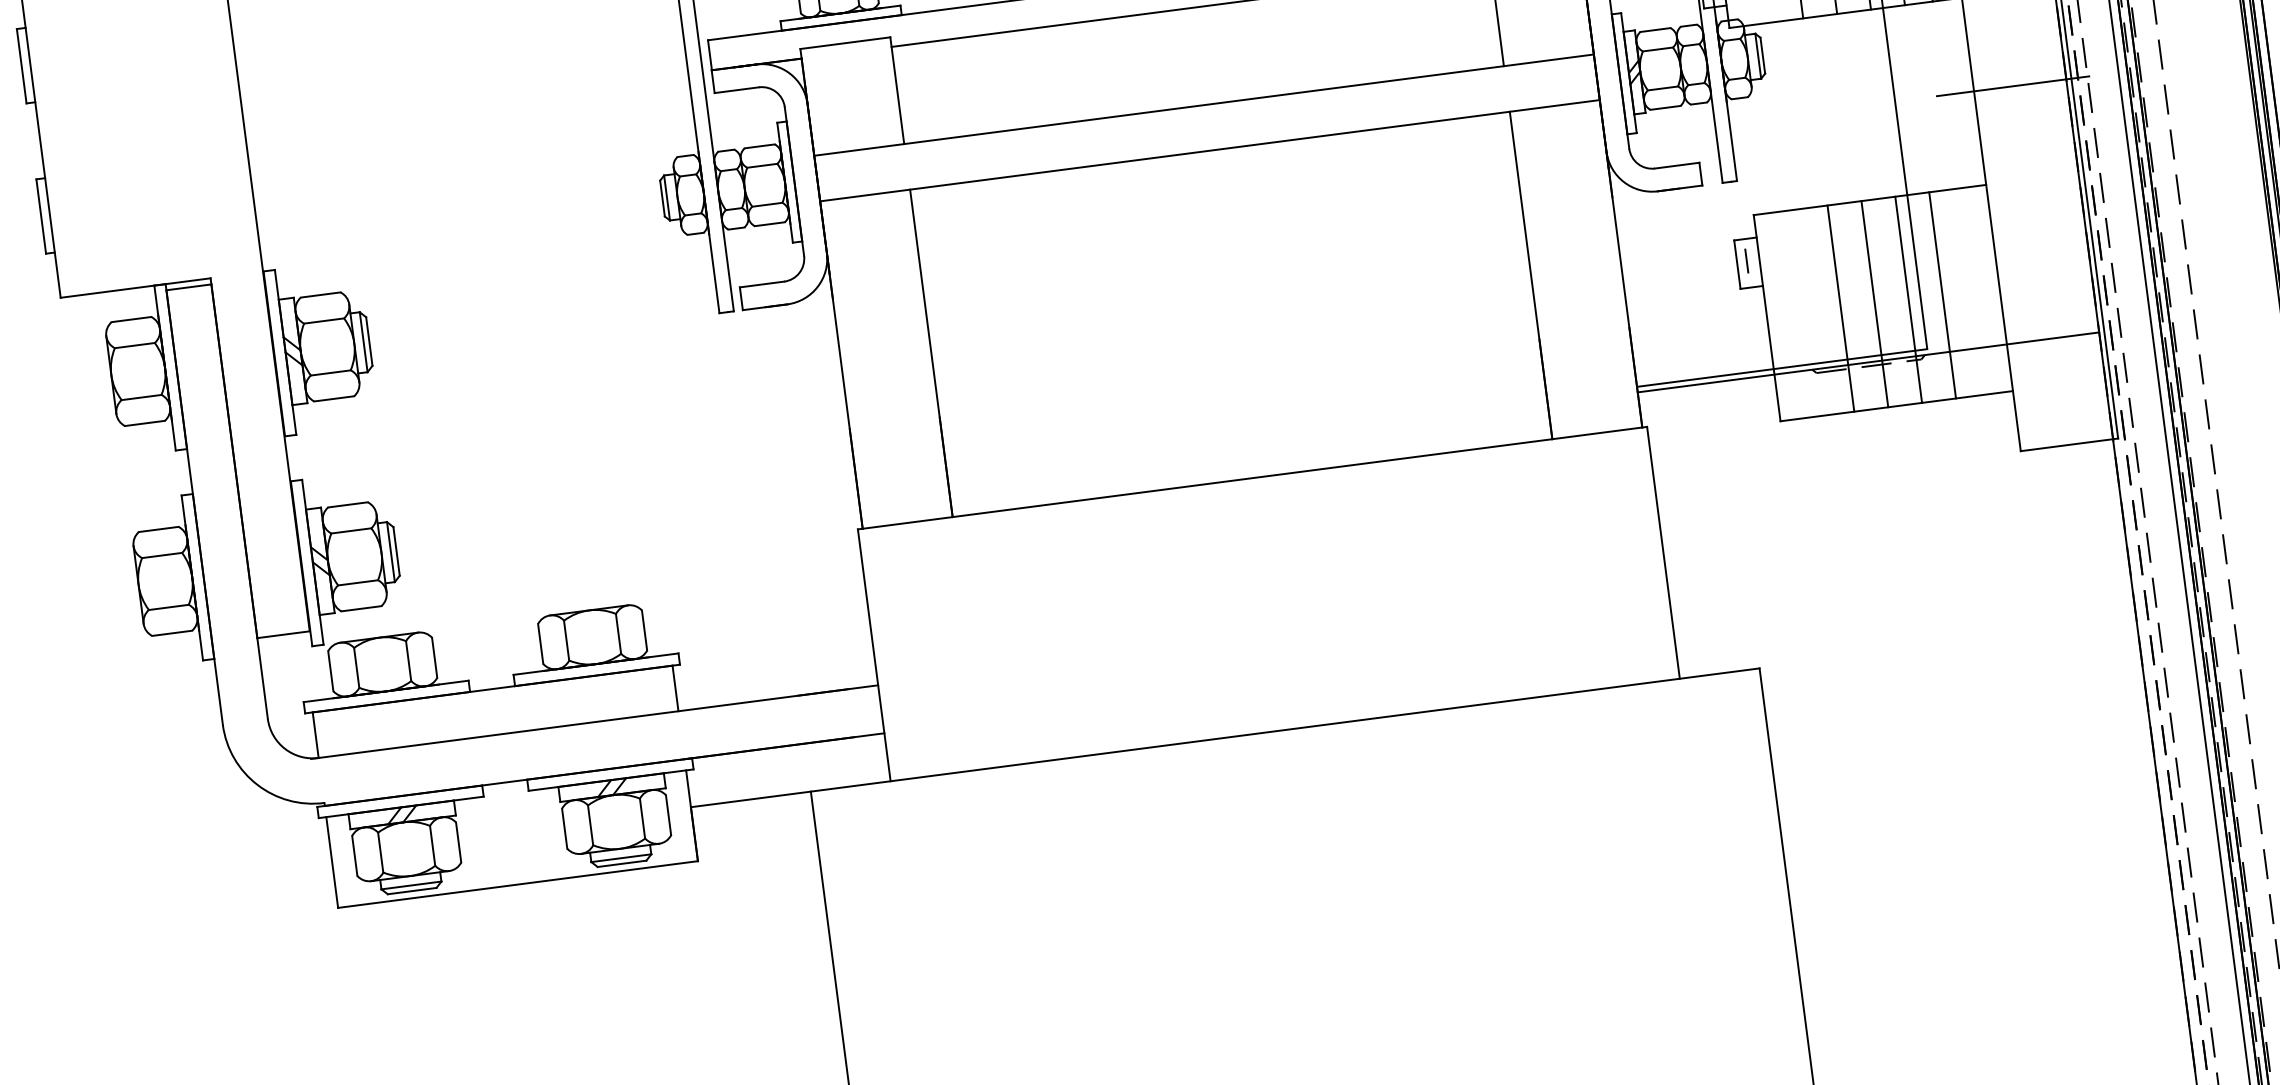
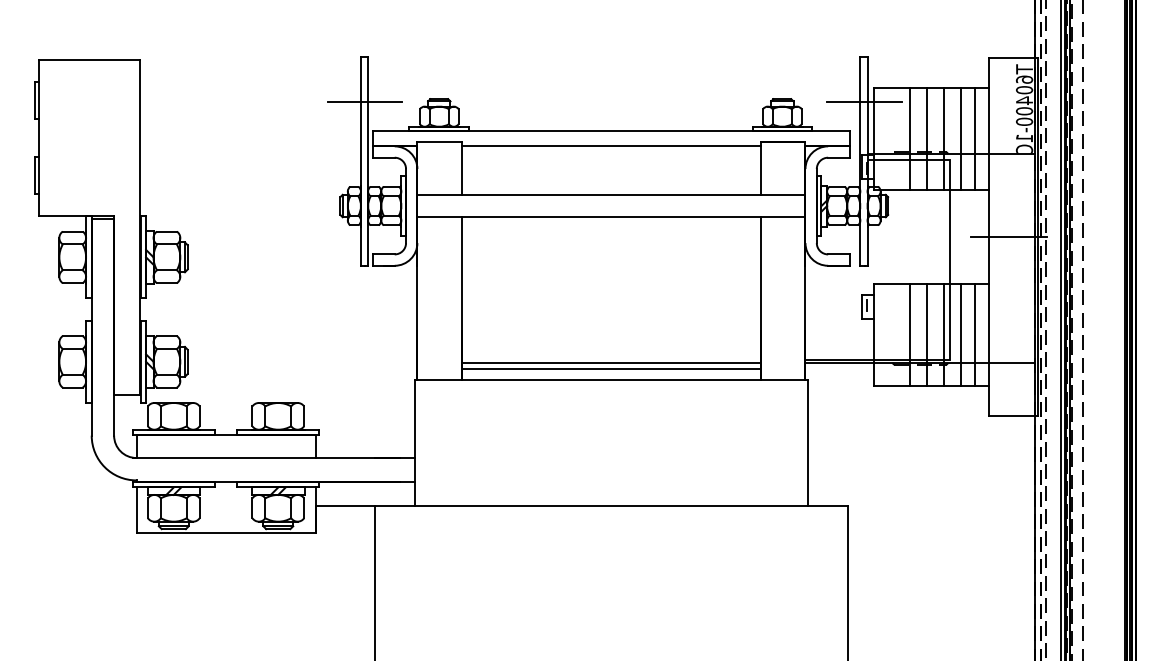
line: (1969, 291) -> (974, 334), added
line: (1248, 444) -> (611, 363), added
line: (1249, 456) -> (611, 369), added

